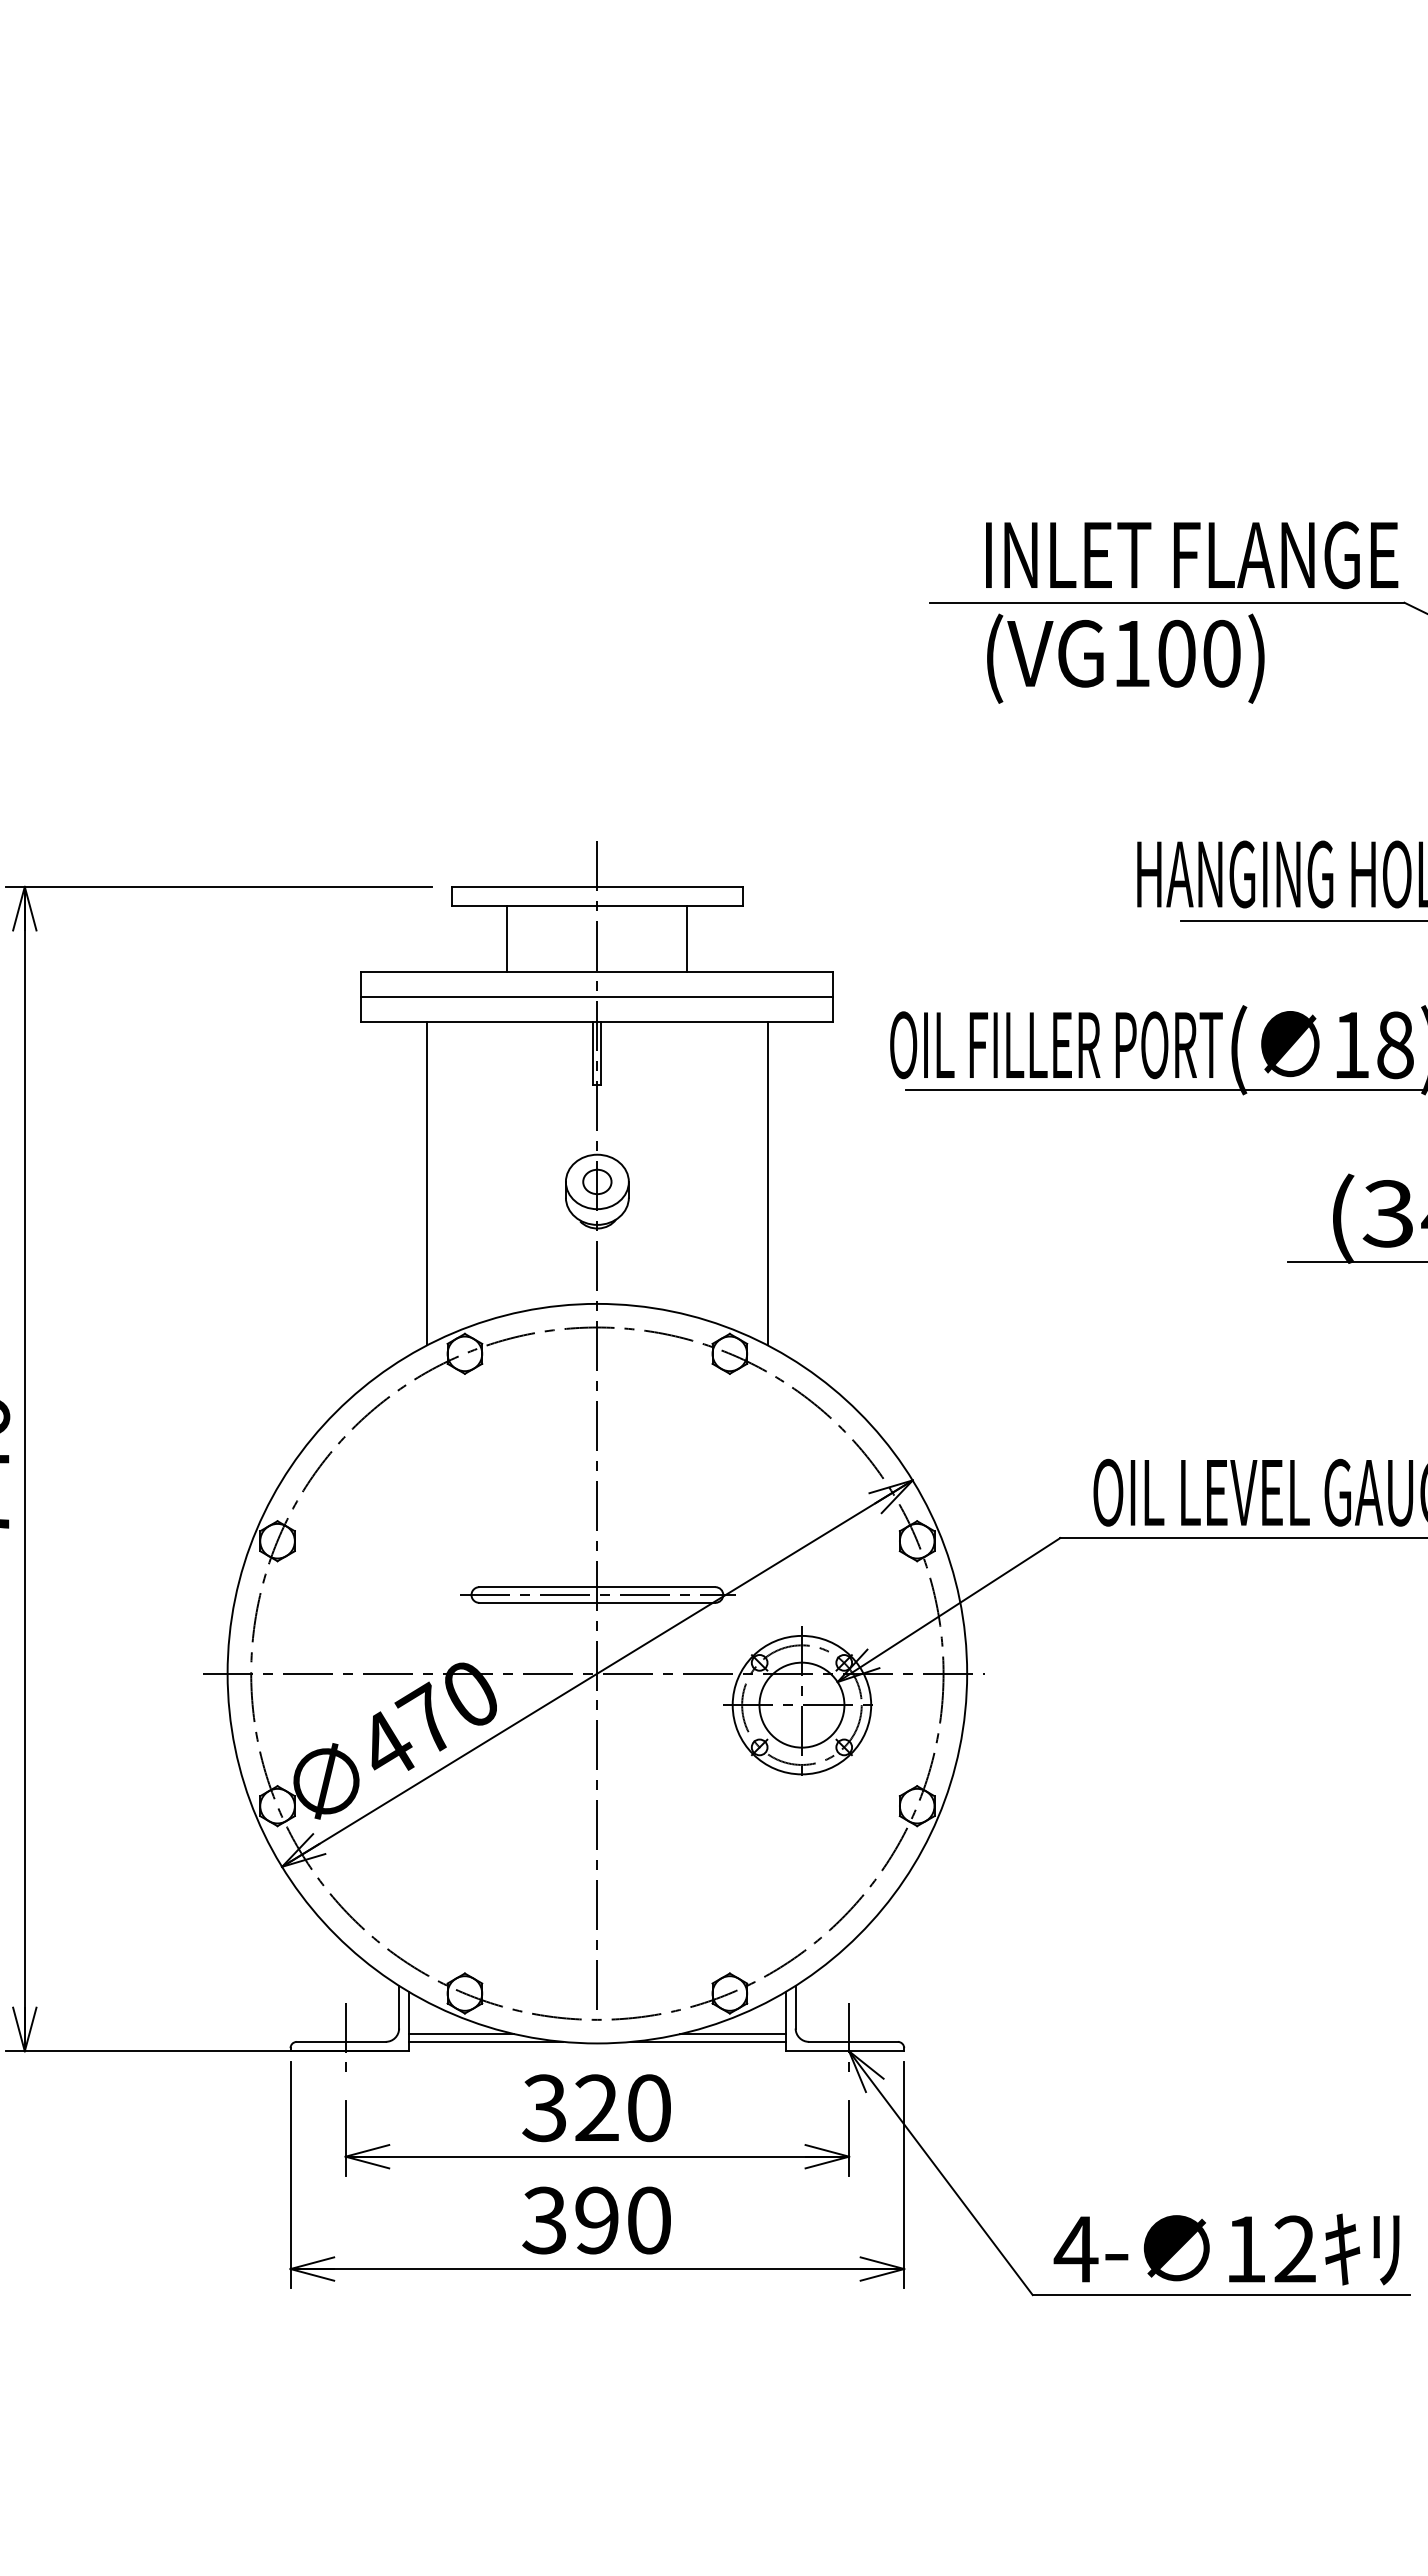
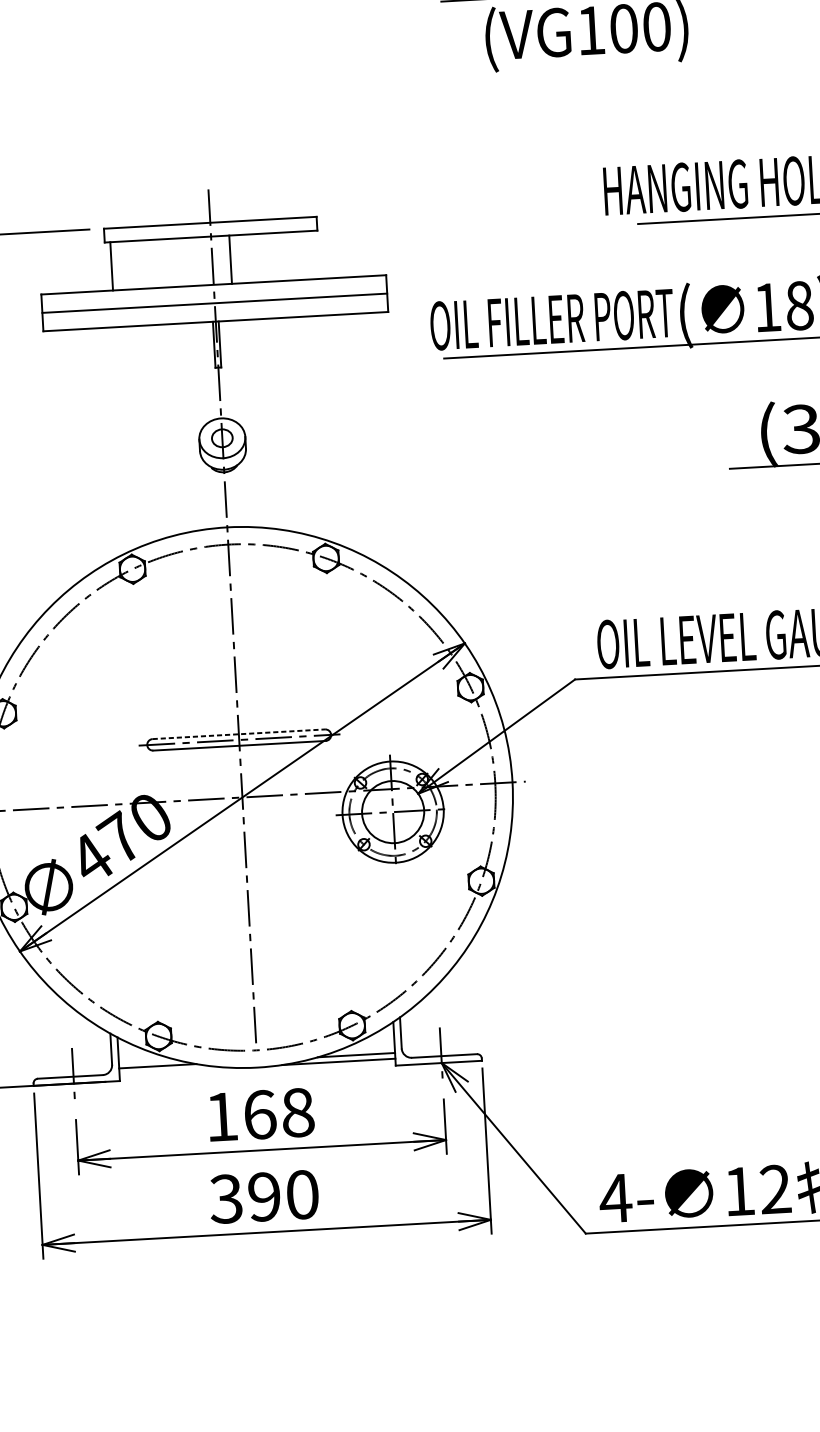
line: (507, 938) -> (111, 266), moved
line: (687, 938) -> (230, 259), moved
line: (427, 1183) -> (98, 446), removed
line: (767, 1183) -> (346, 432), removed
line: (597, 1587) -> (238, 734), solid -> dashed
line: (485, 2041) -> (175, 1070), removed
text: (596, 2108) -> (259, 1115), 320 -> 168

